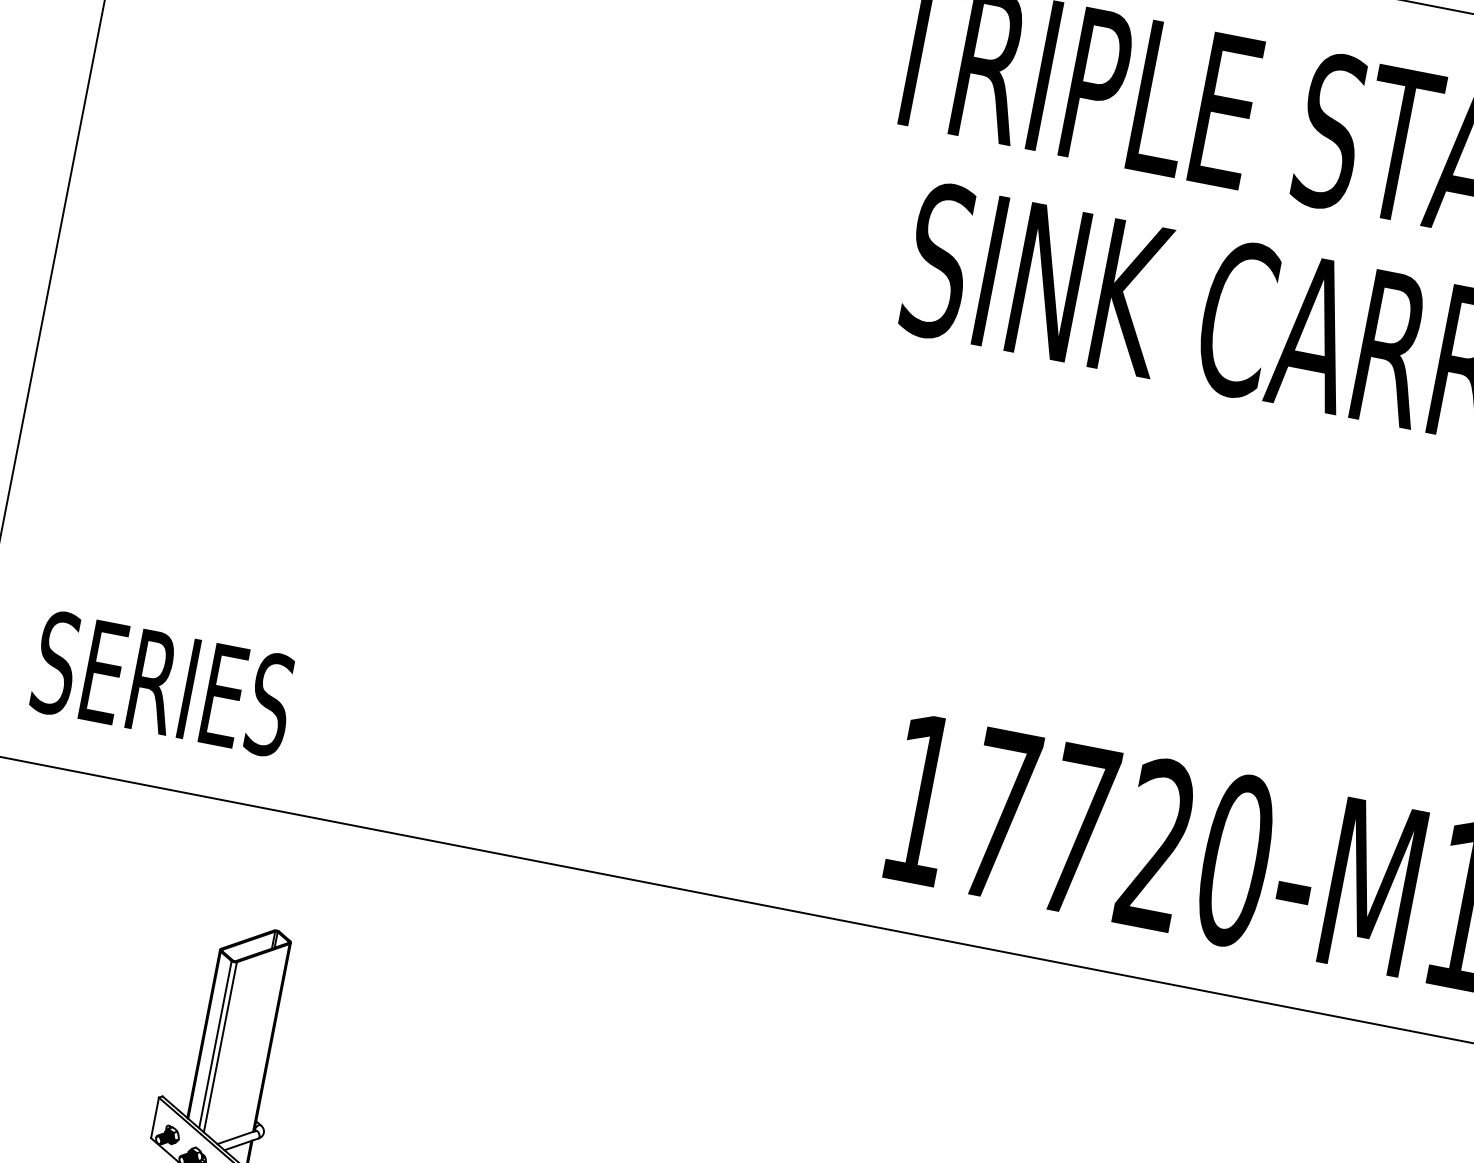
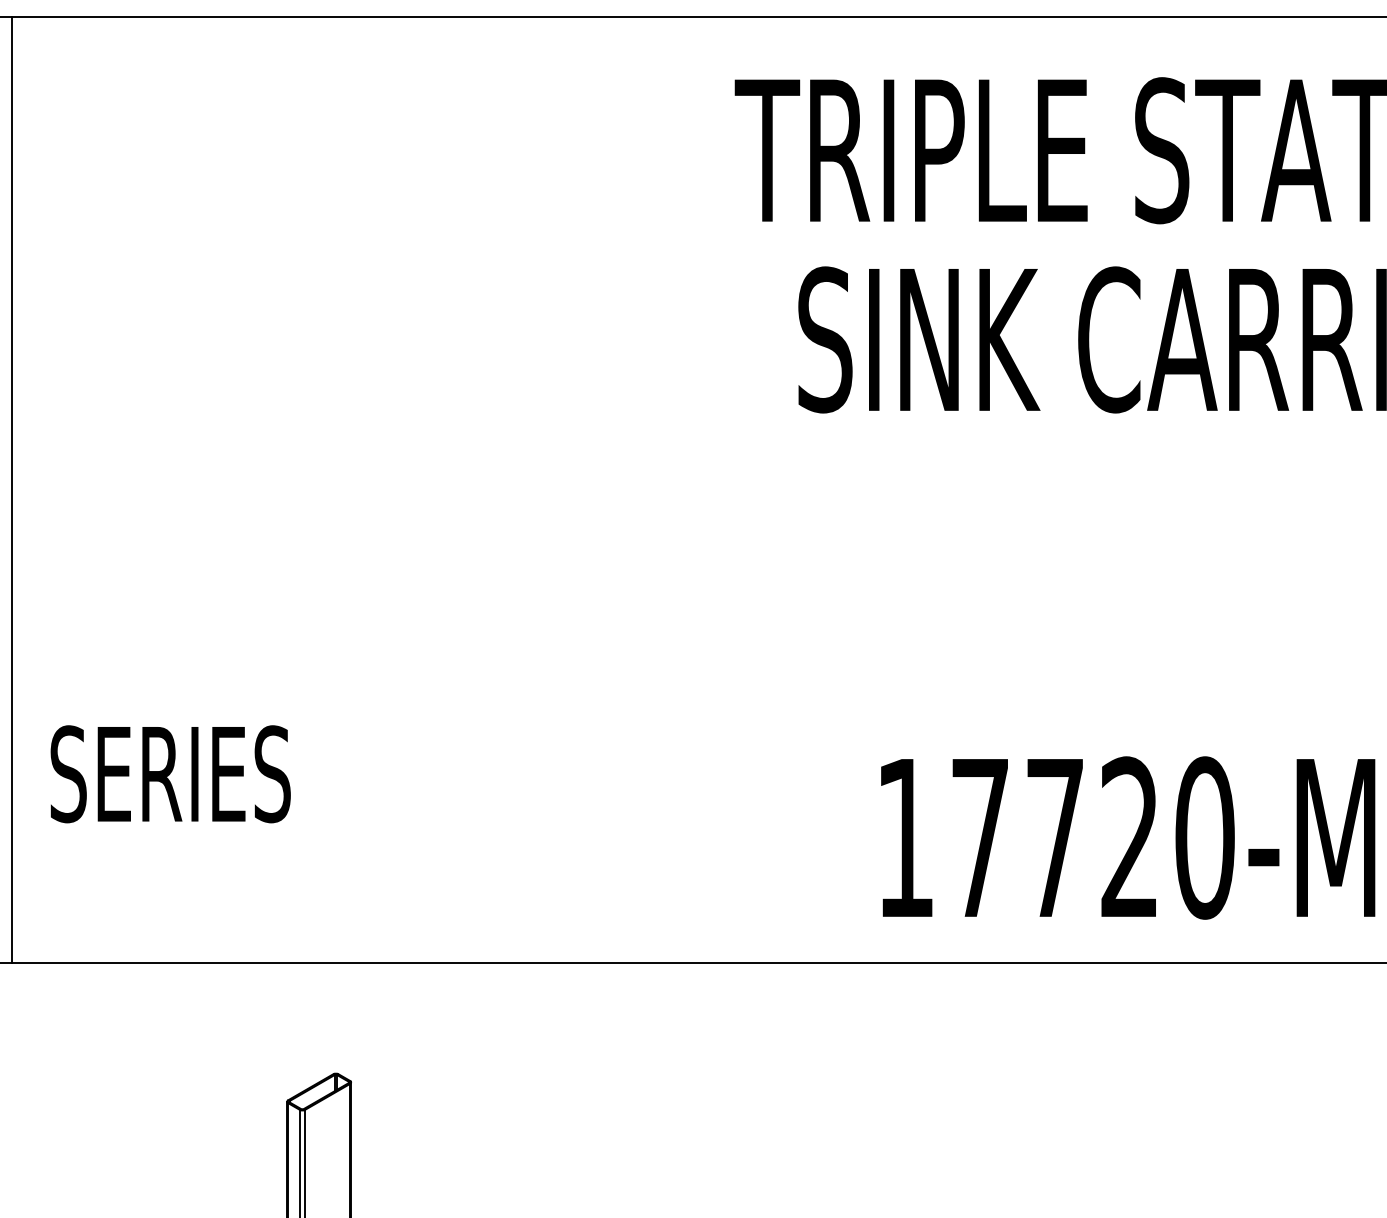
text: (163, 684) -> (170, 774), moved

